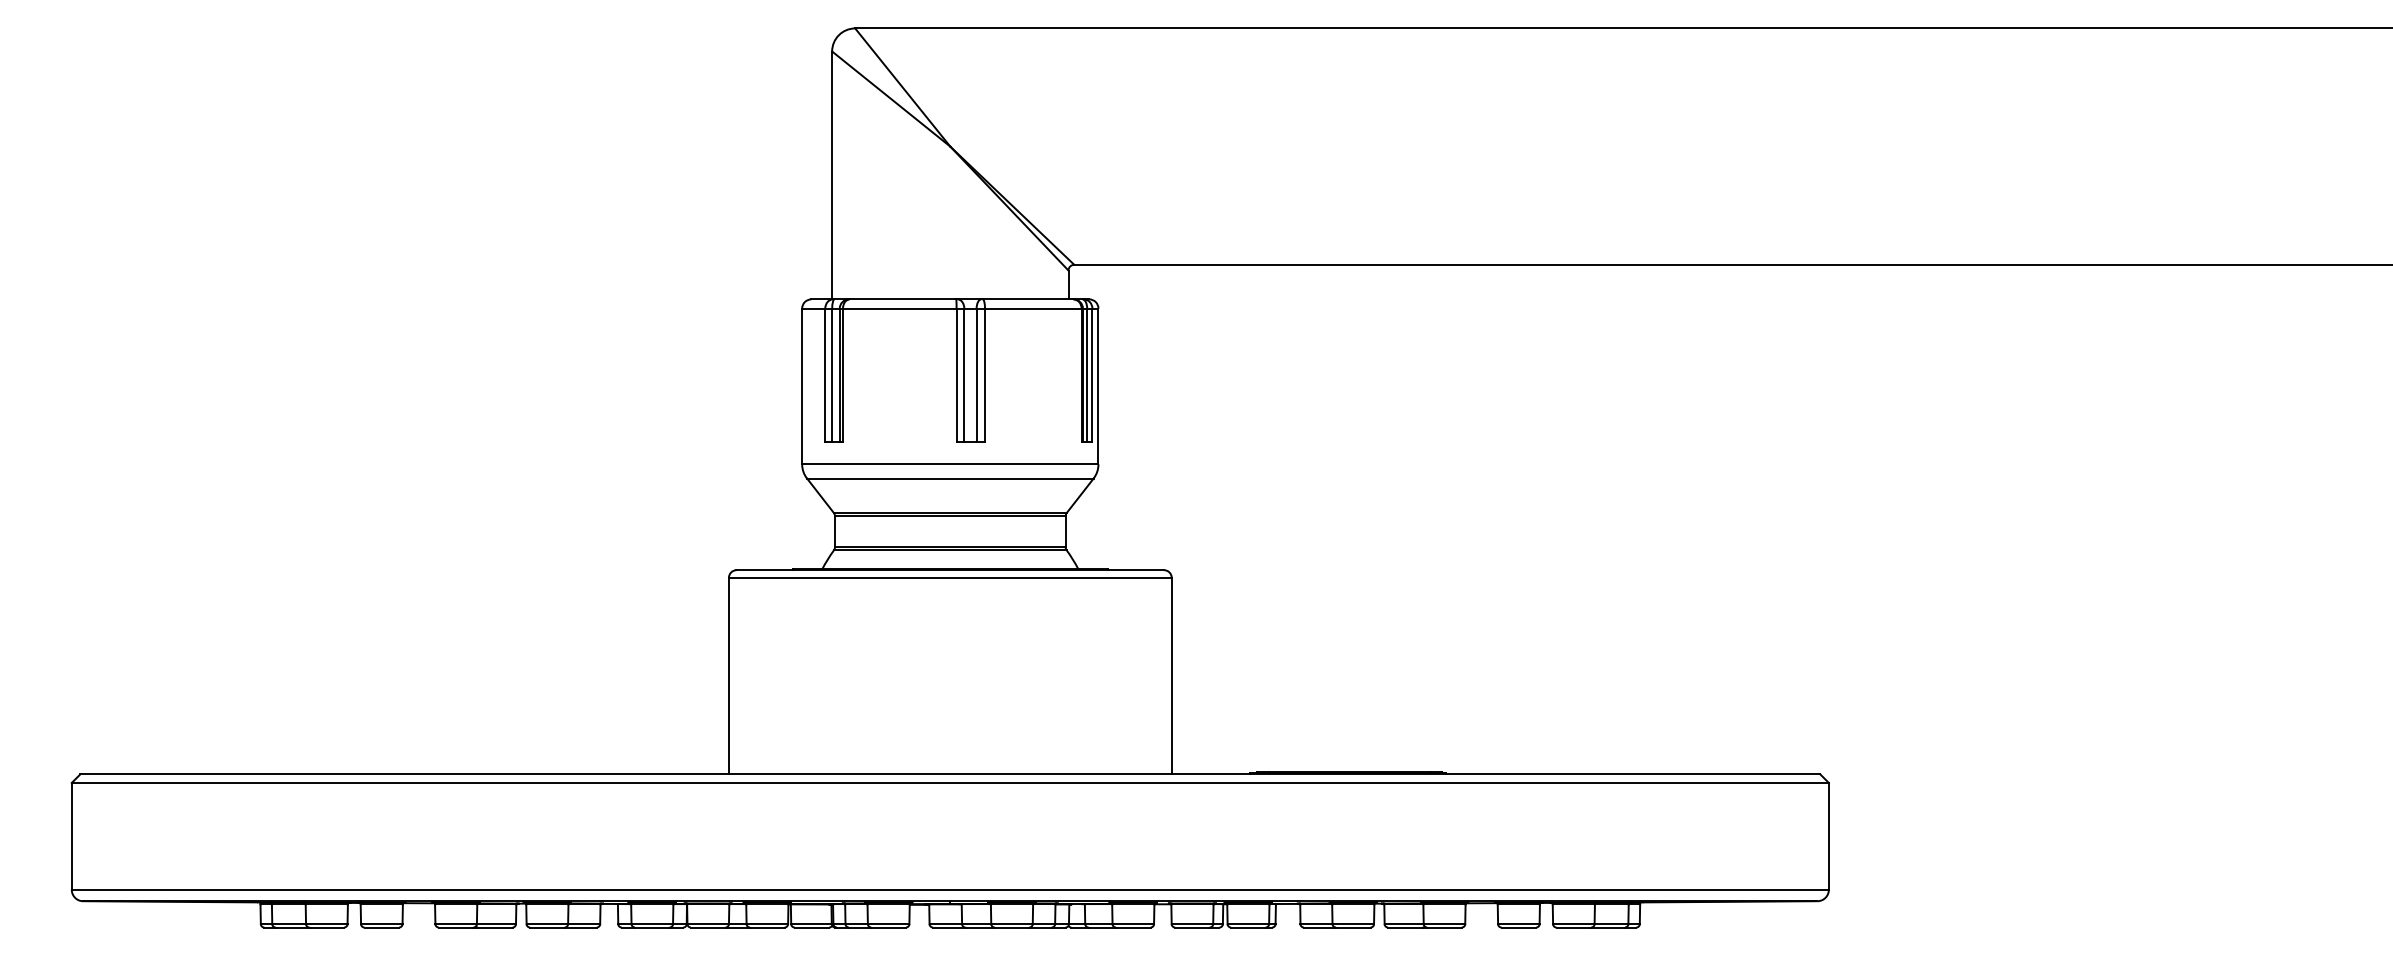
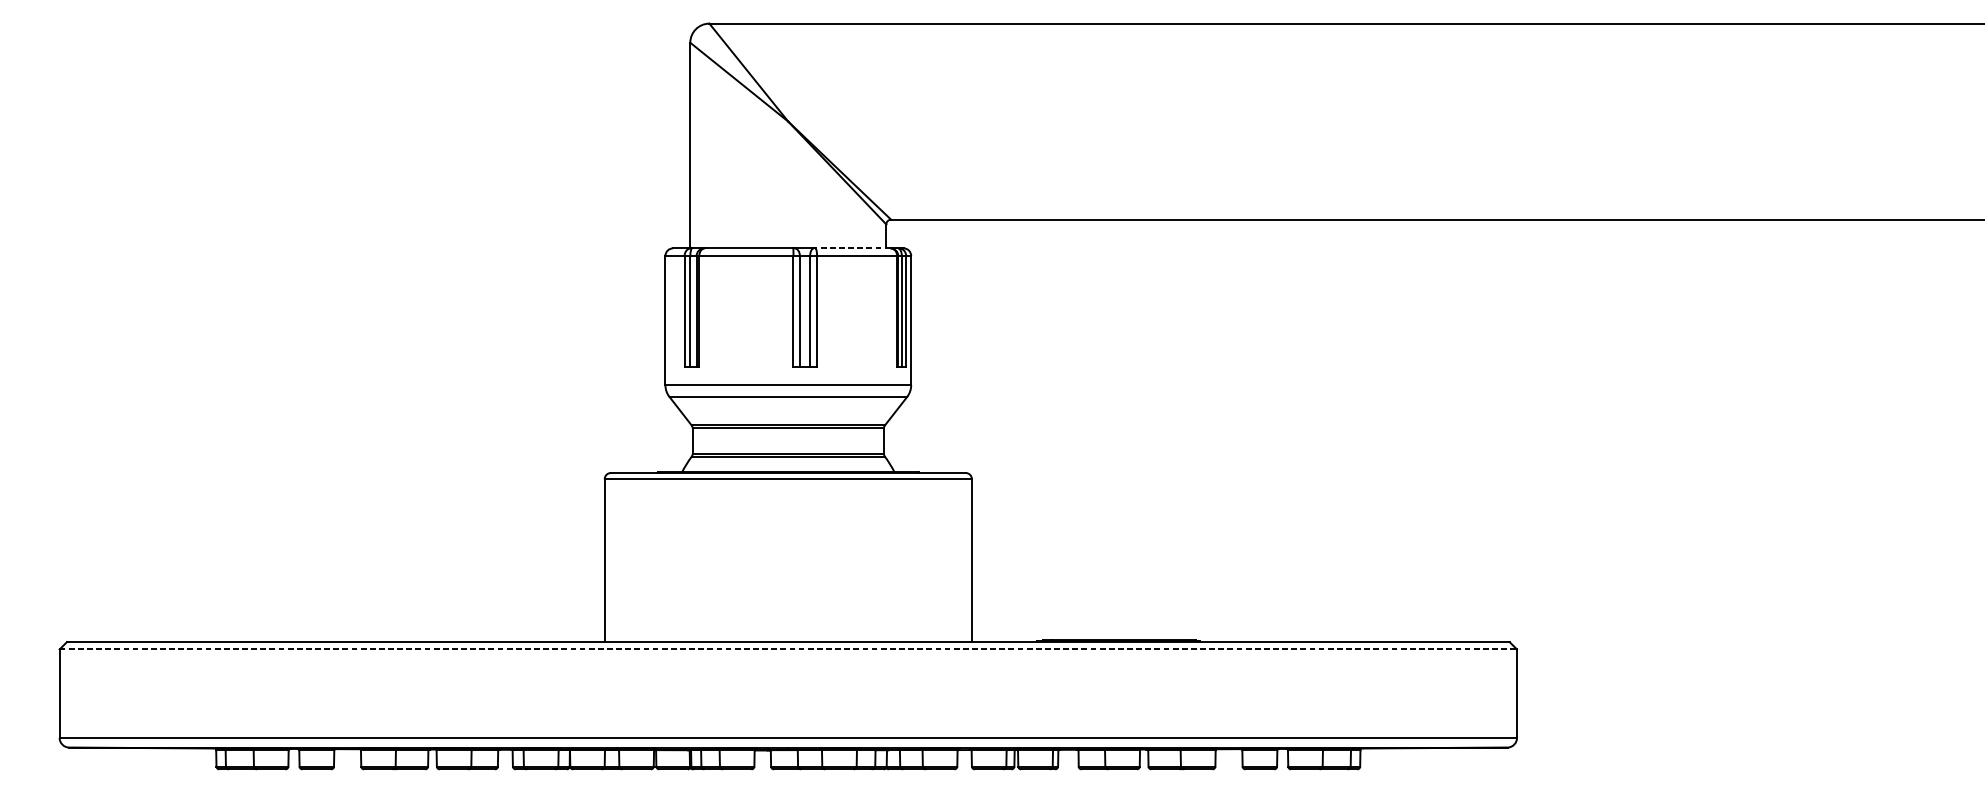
line: (1027, 299) -> (852, 248), solid -> dashed
line: (950, 782) -> (788, 649), solid -> dashed

